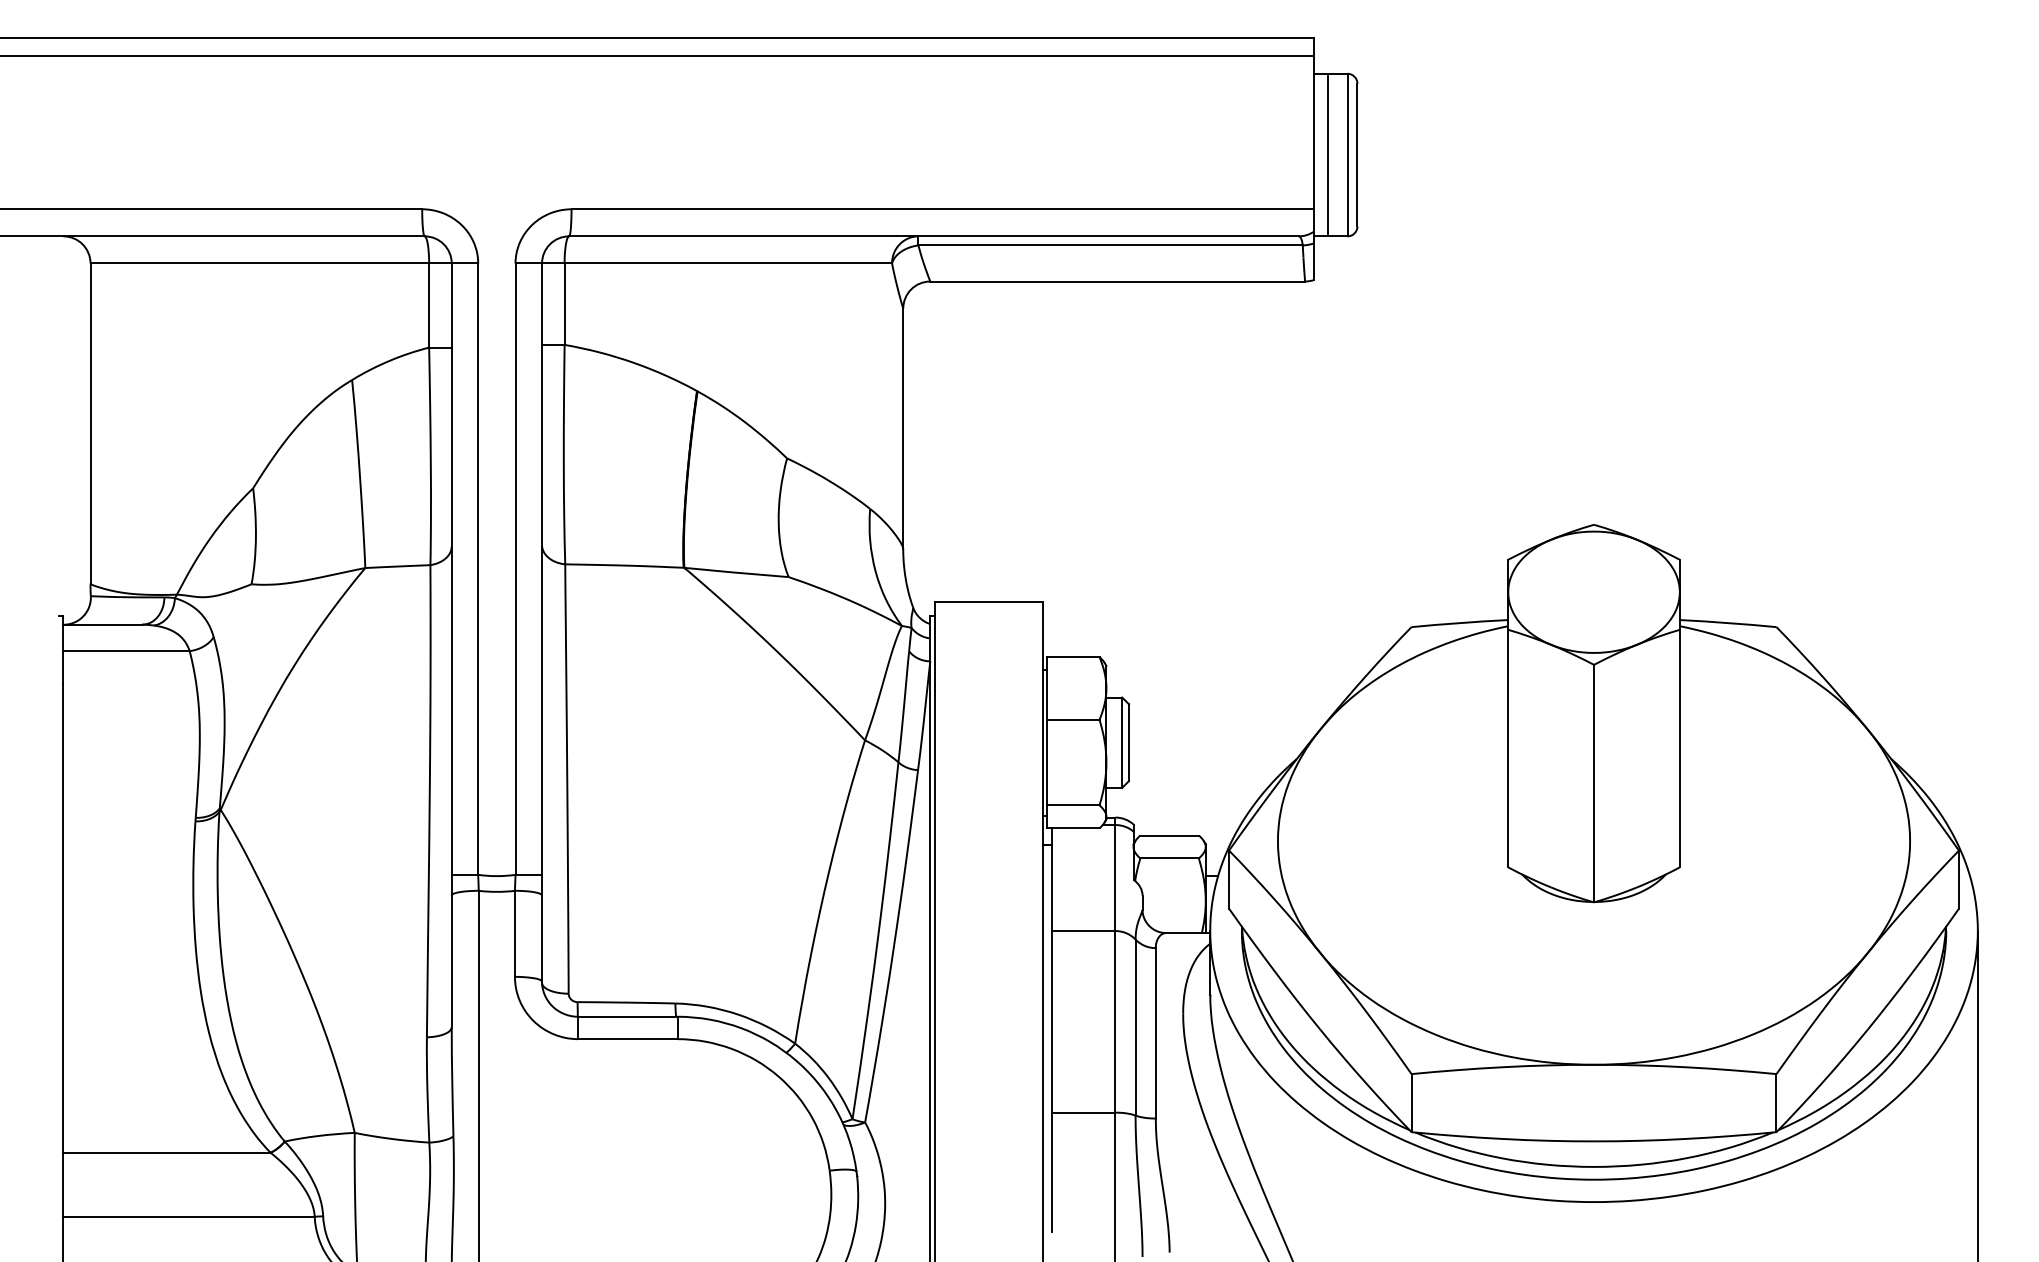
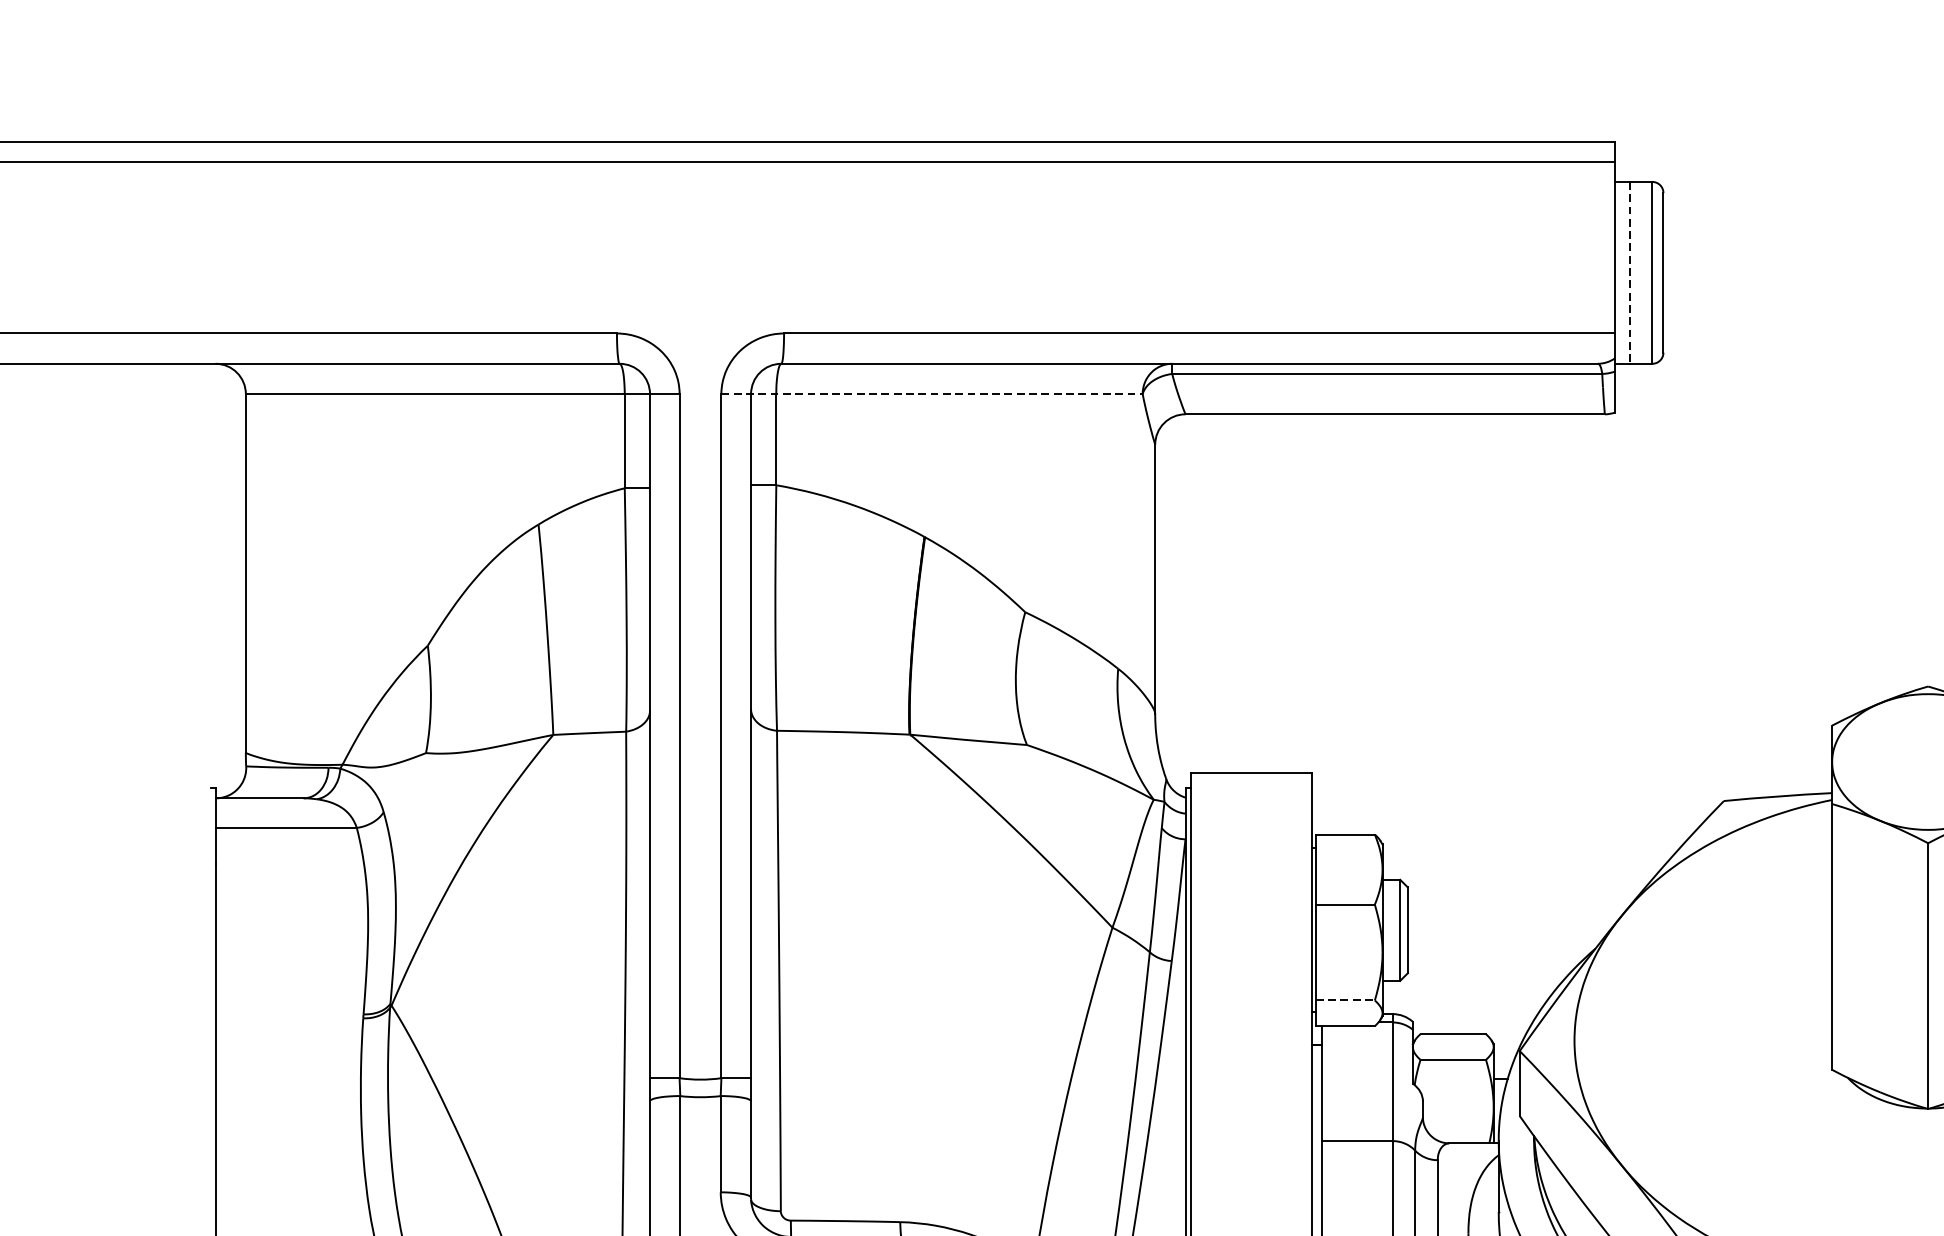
line: (1327, 155) -> (1629, 273), solid -> dashed
line: (704, 263) -> (932, 394), solid -> dashed
line: (1073, 805) -> (1345, 1000), solid -> dashed

